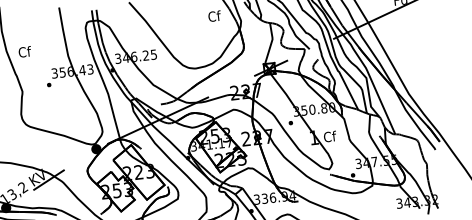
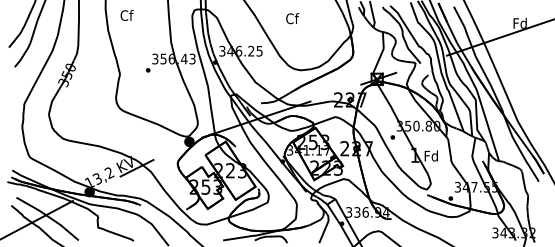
text: (214, 16) -> (292, 18), moved
text: (24, 52) -> (126, 15), moved
text: (329, 136) -> (431, 155), Cf -> Fd

